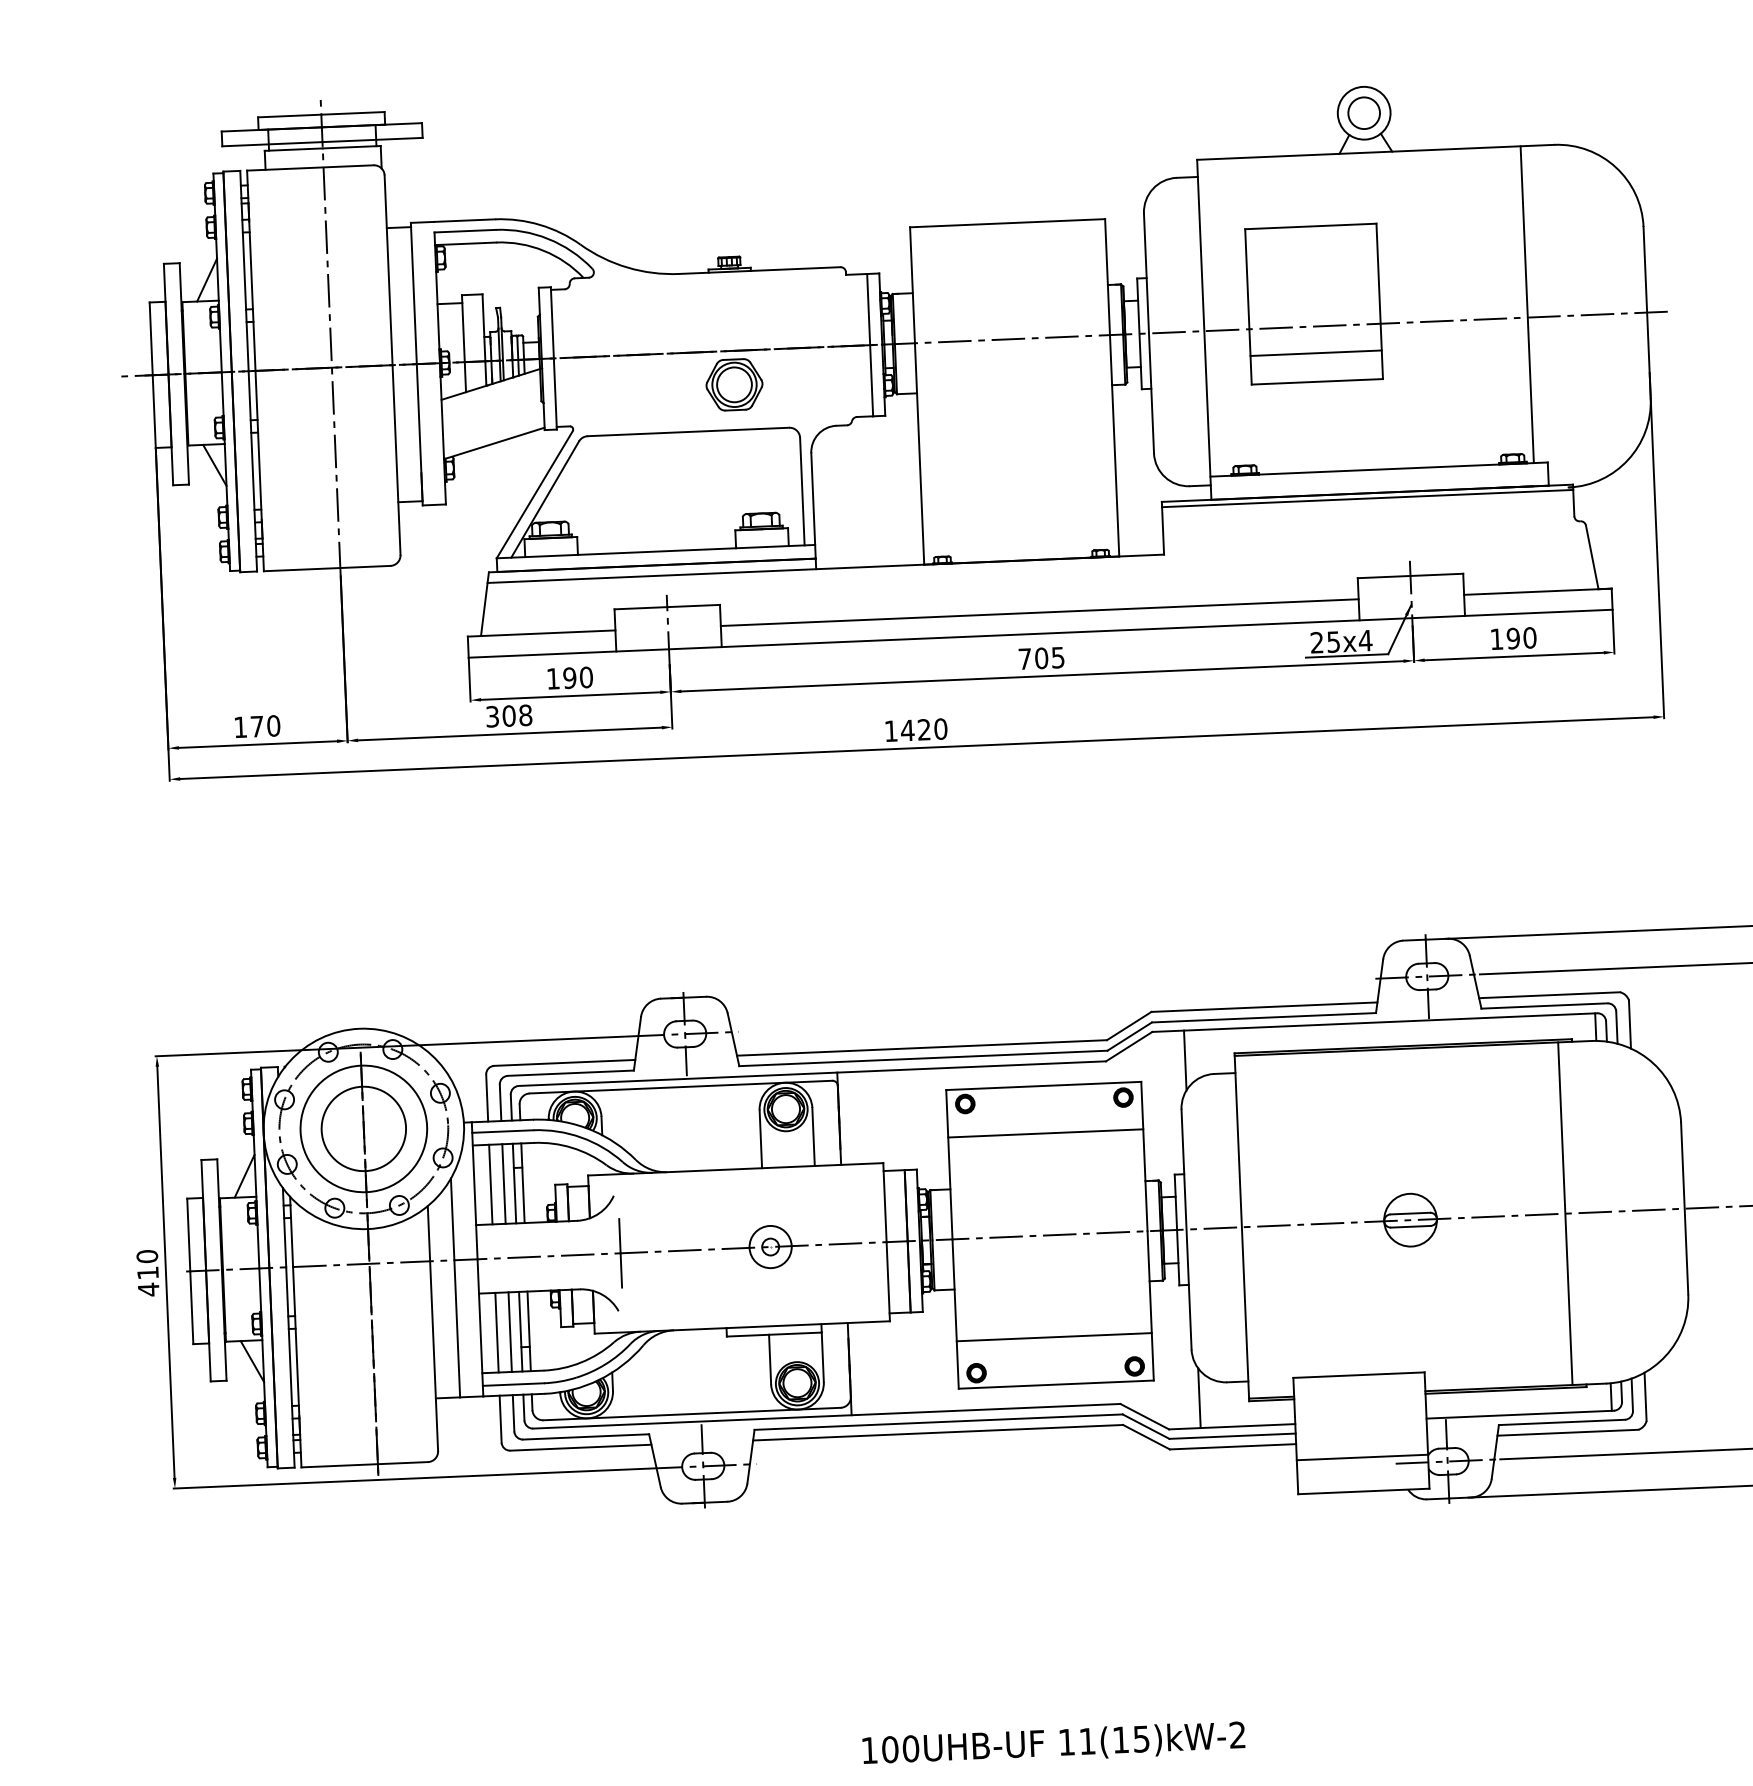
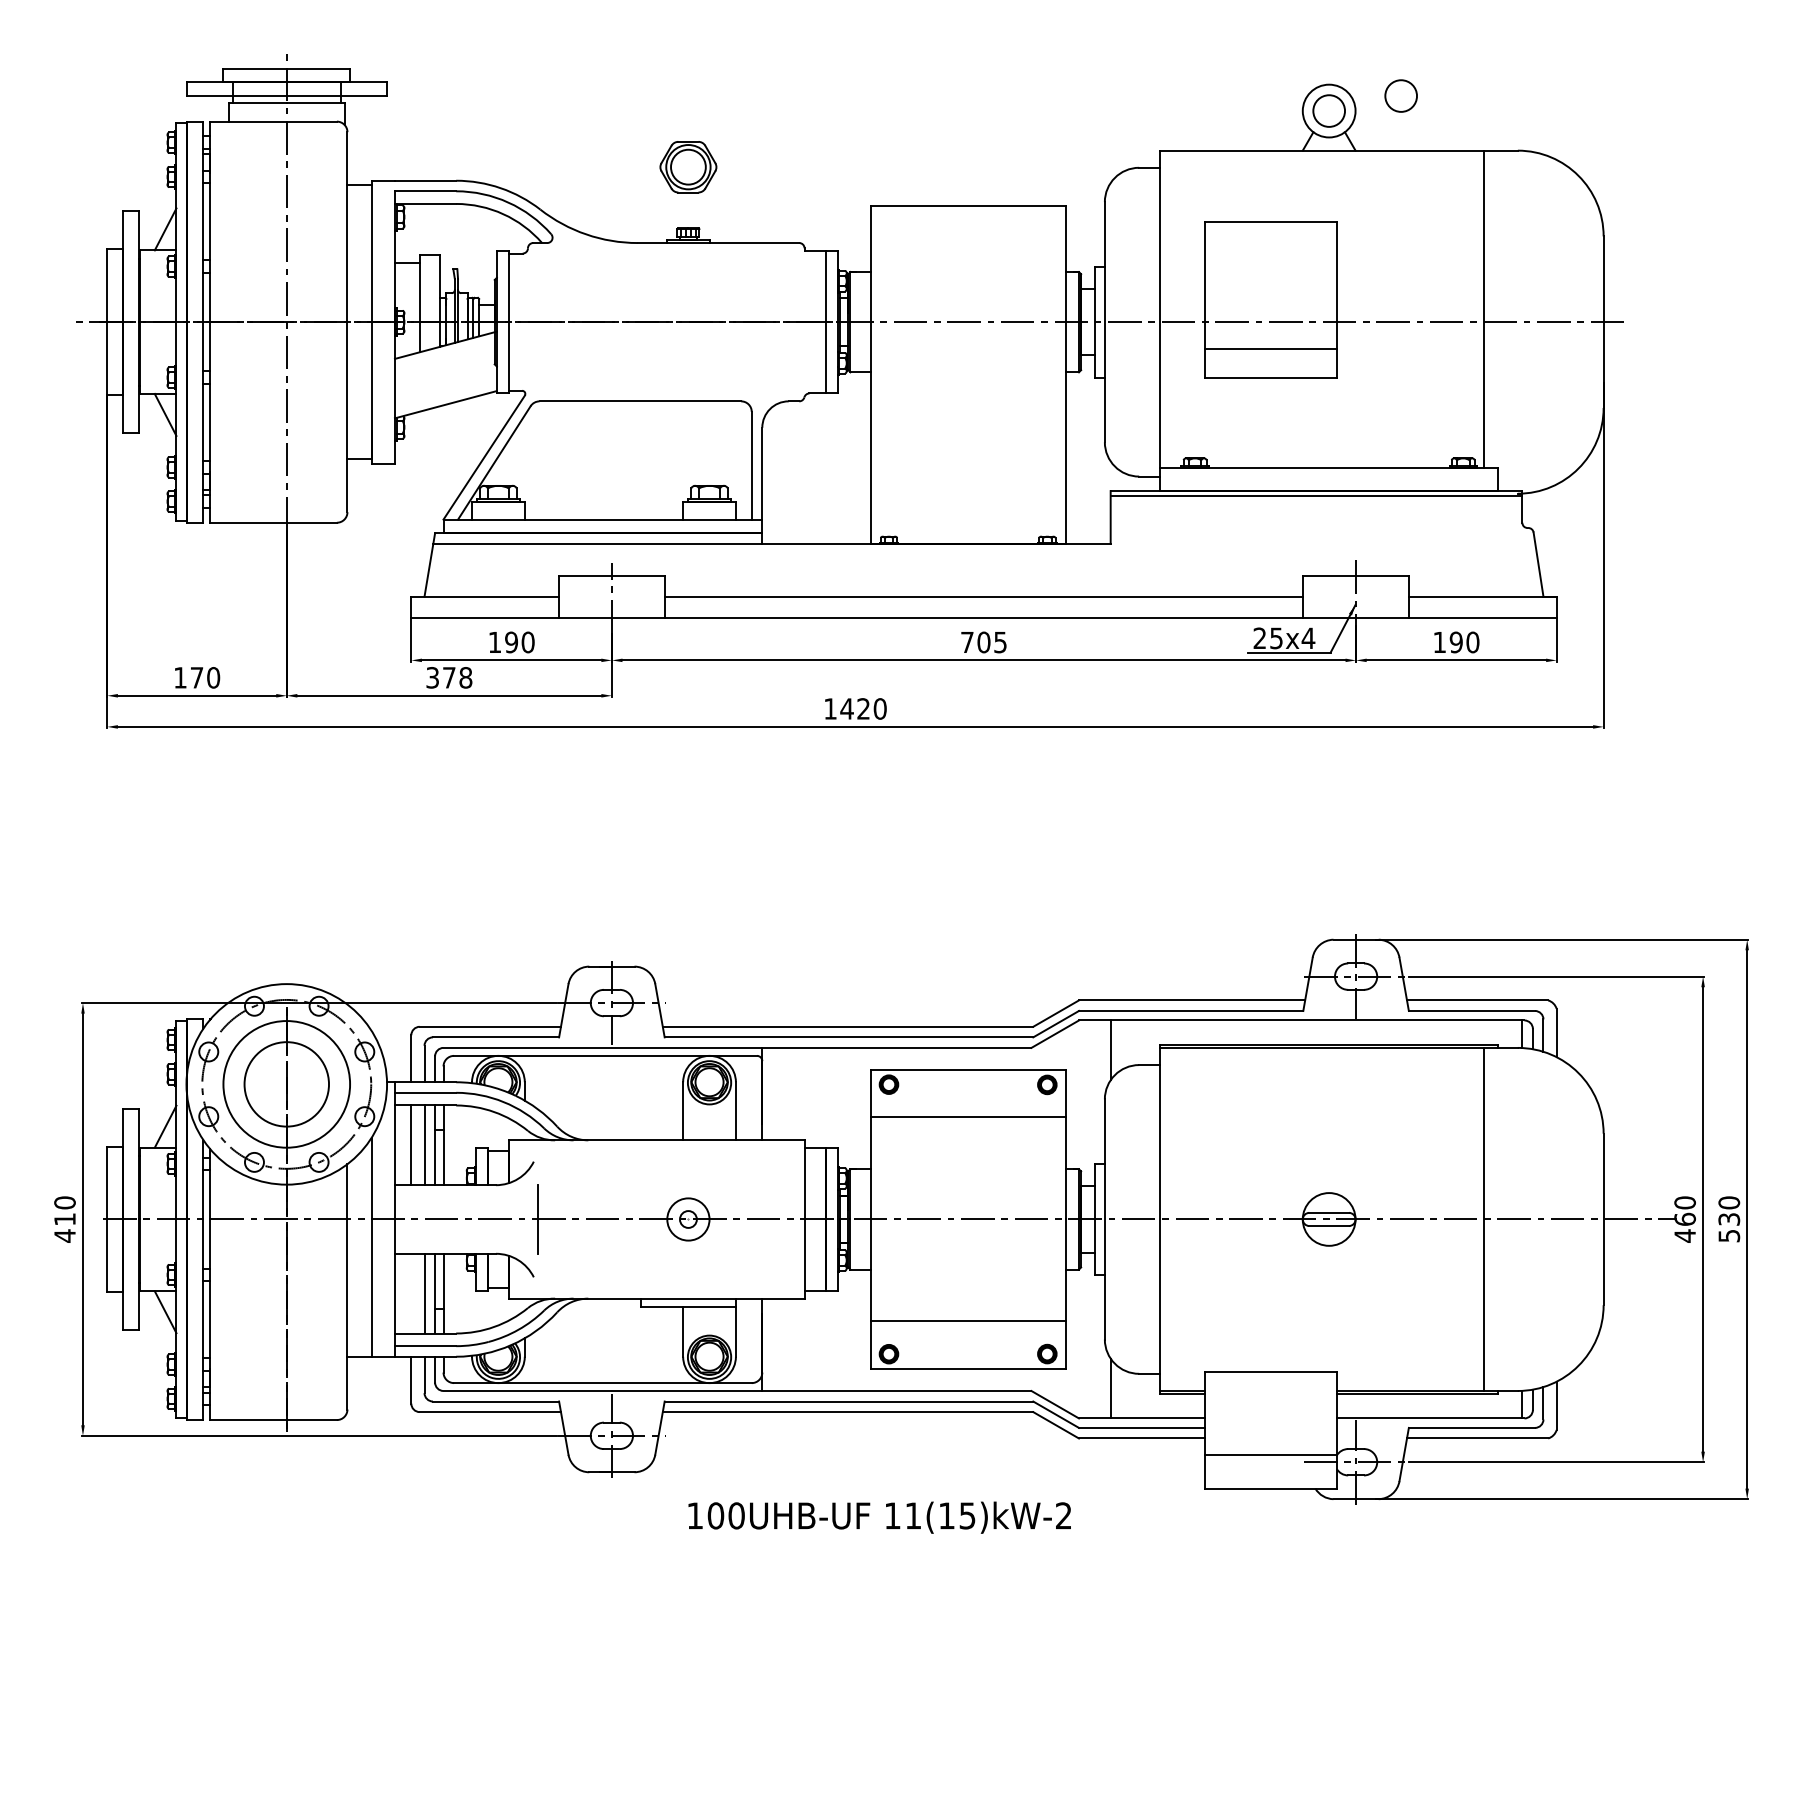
circle: (1434, 94) -> (1400, 95), added
part: (734, 385) -> (688, 167), moved
text: (508, 715) -> (448, 677), 308 -> 378
line: (497, 1332) -> (411, 1293), removed
text: (1053, 1744) -> (879, 1517), moved

